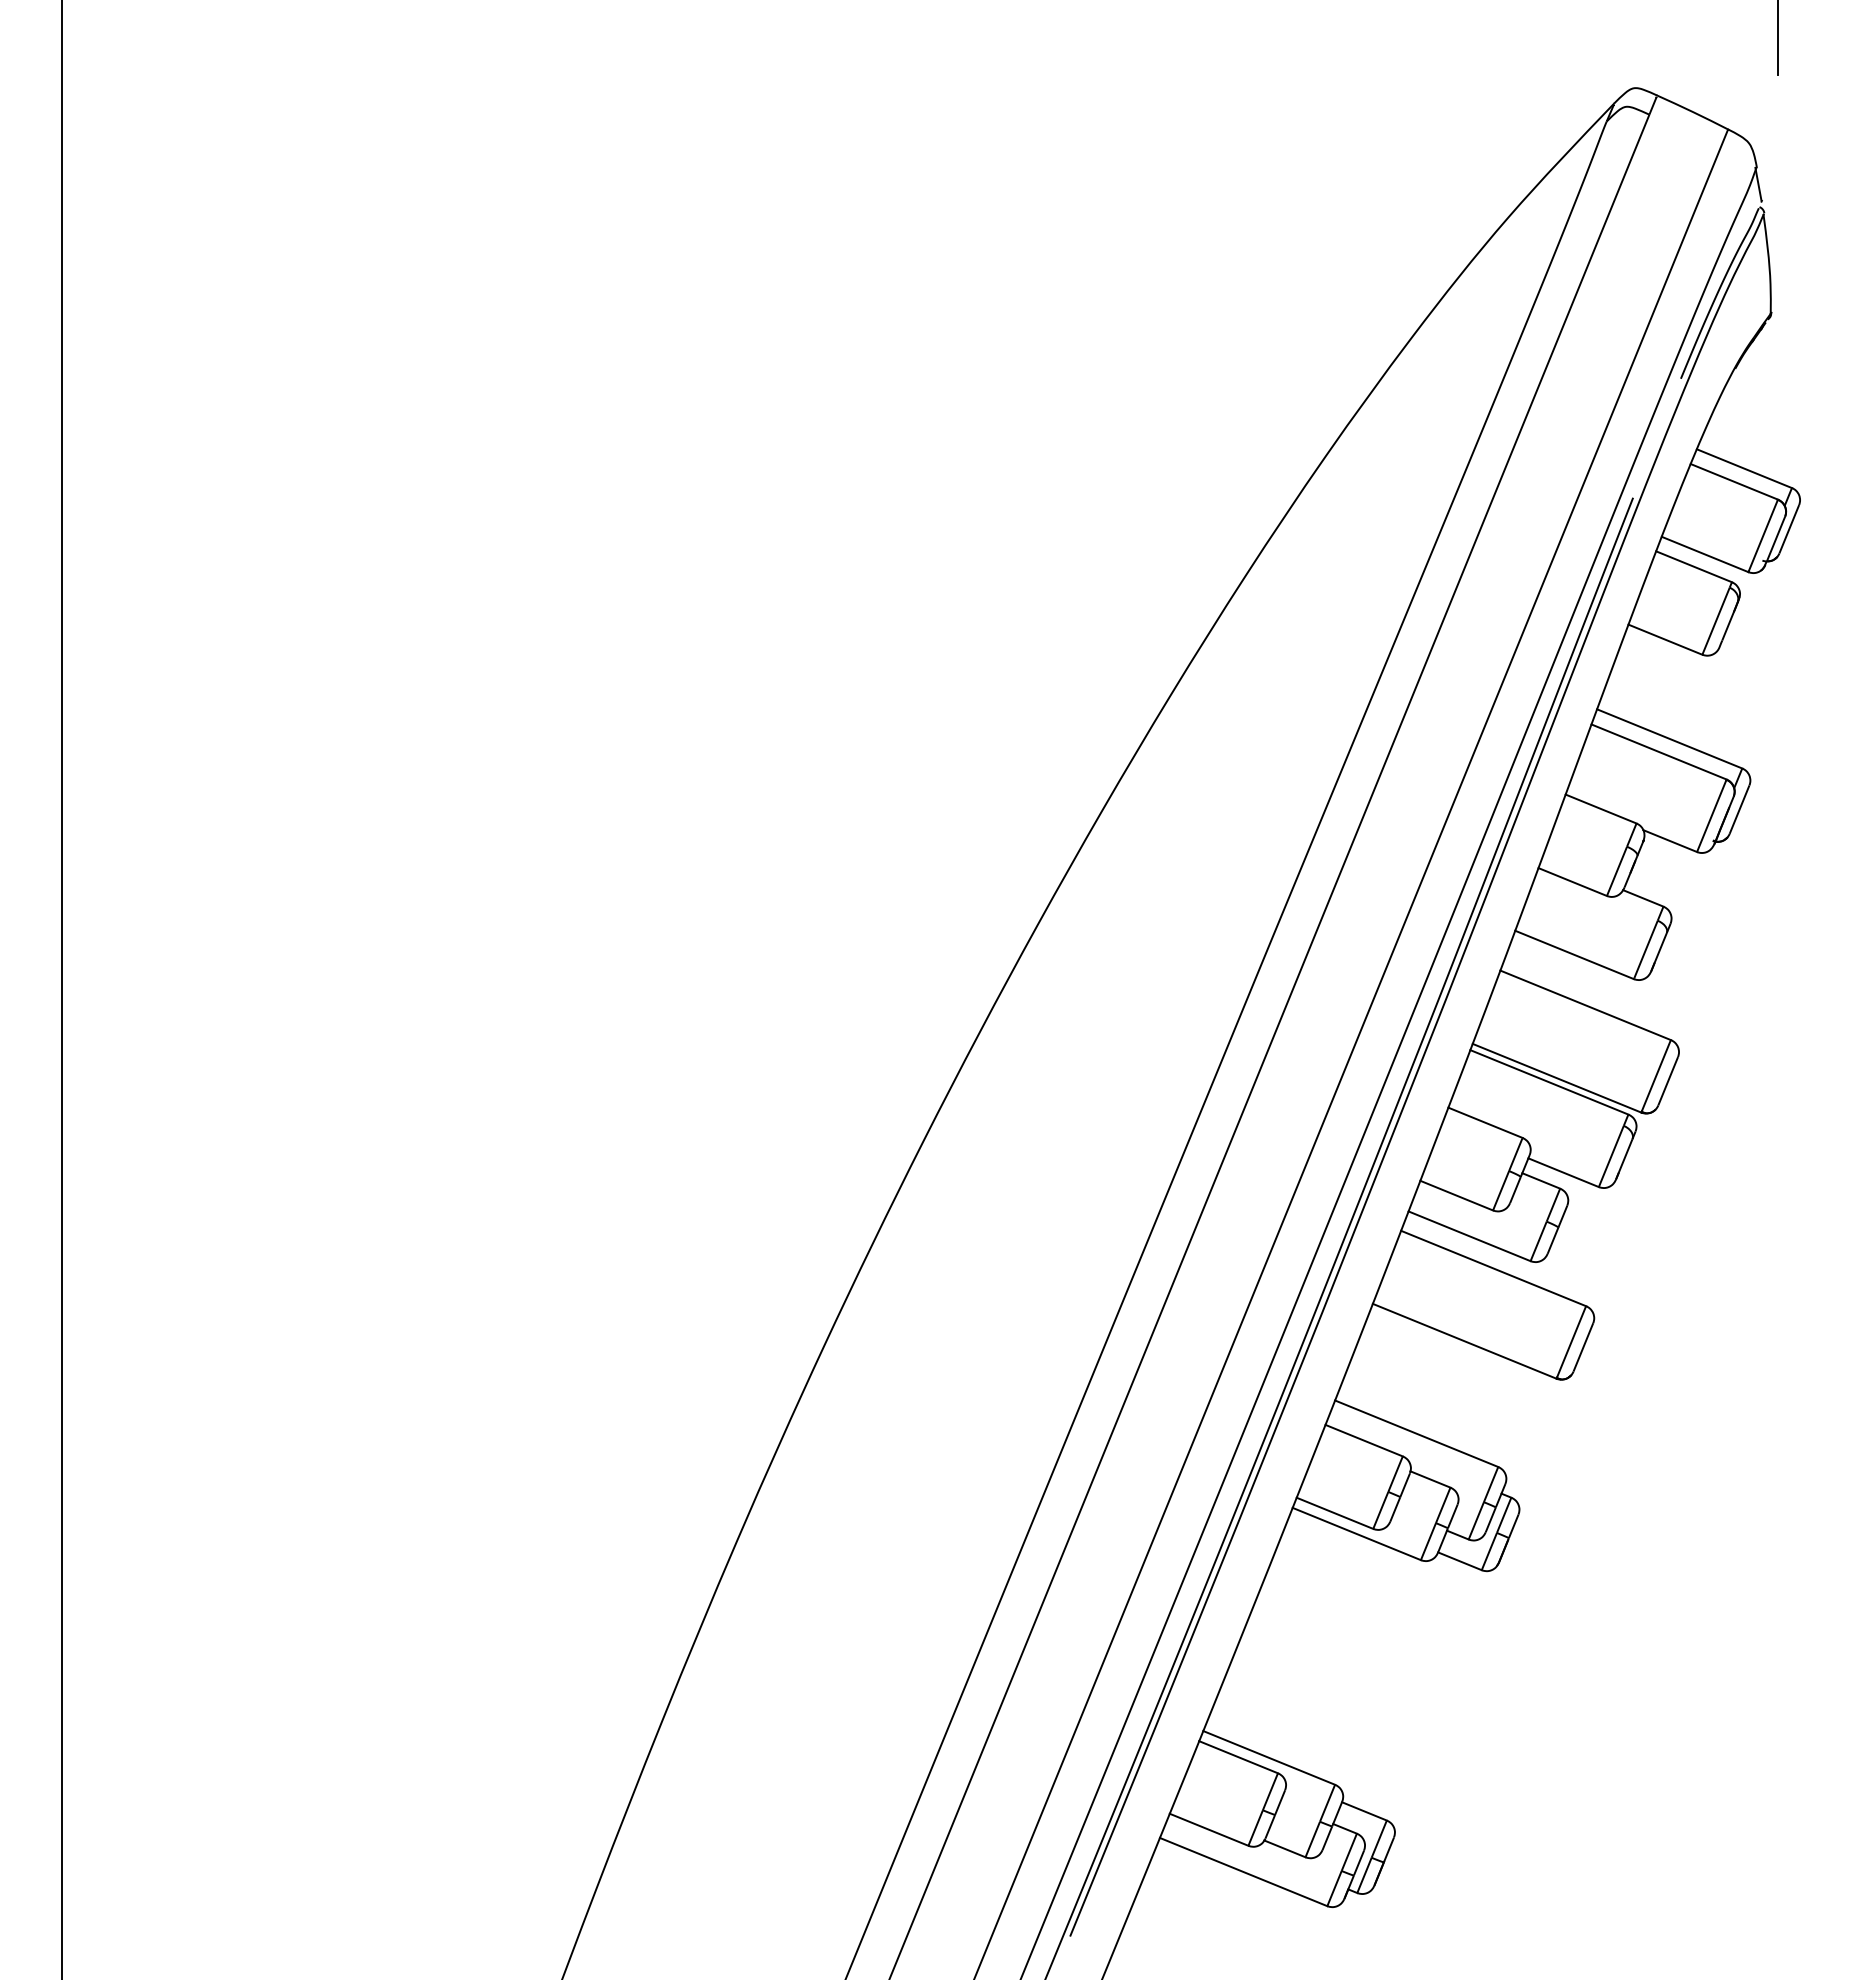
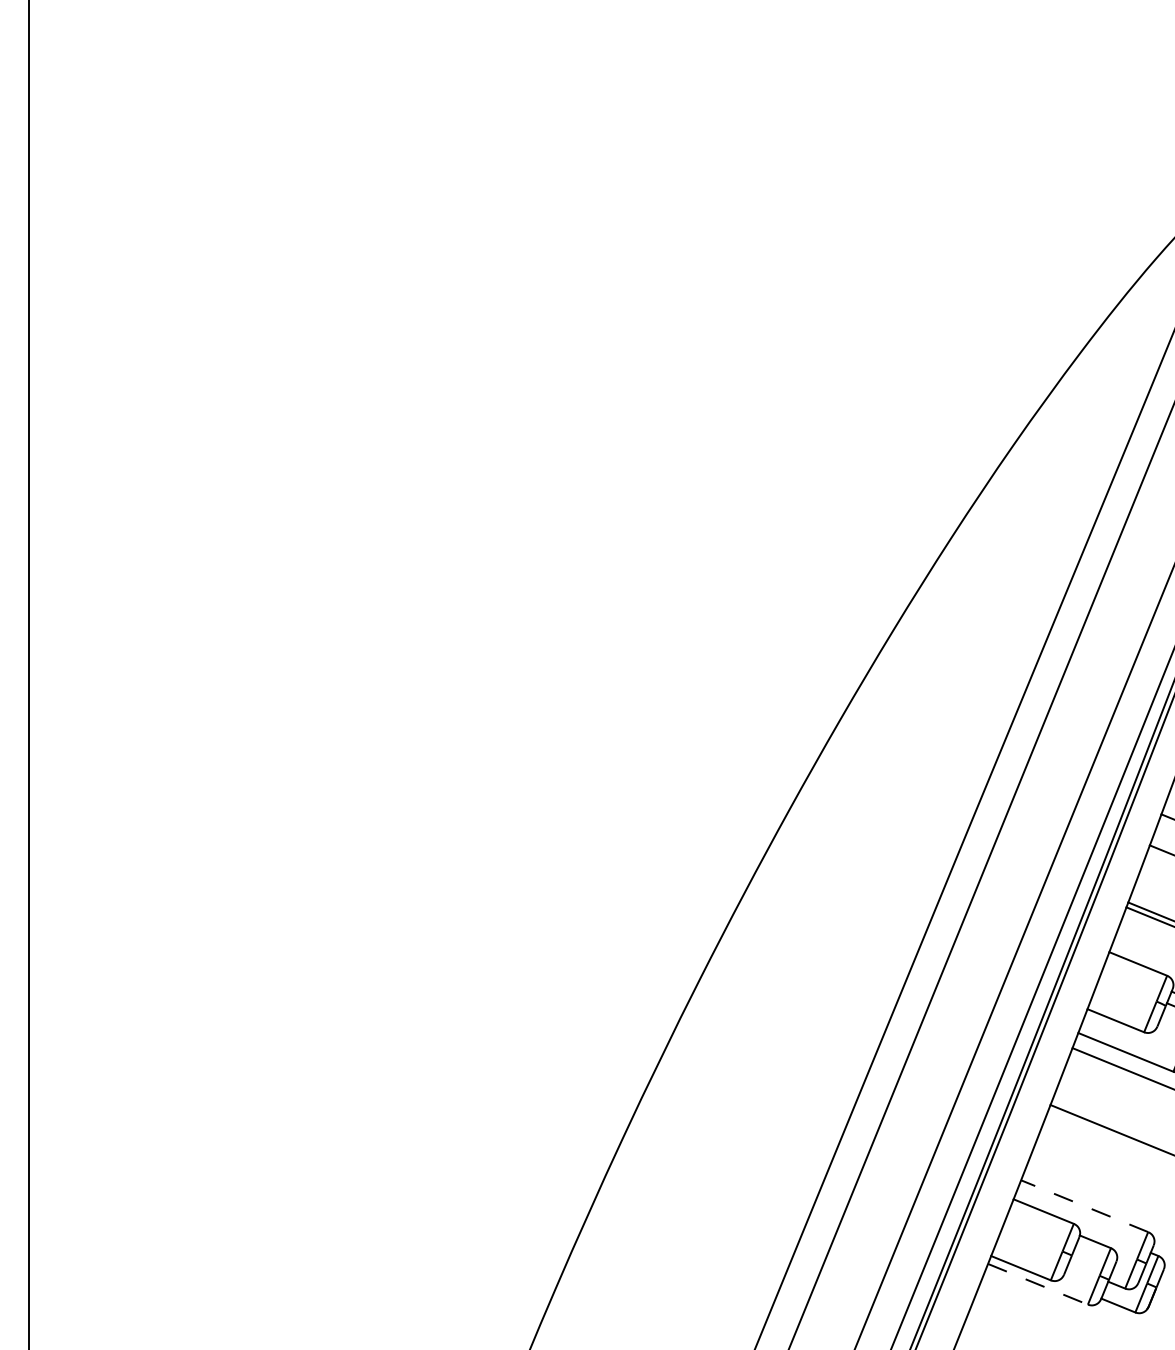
line: (1416, 1433) -> (1084, 1206), solid -> dashed
line: (1357, 1534) -> (1038, 1284), solid -> dashed

